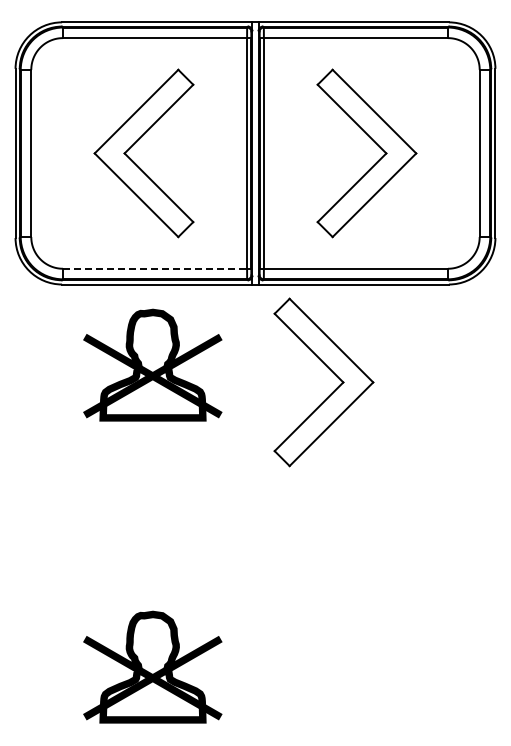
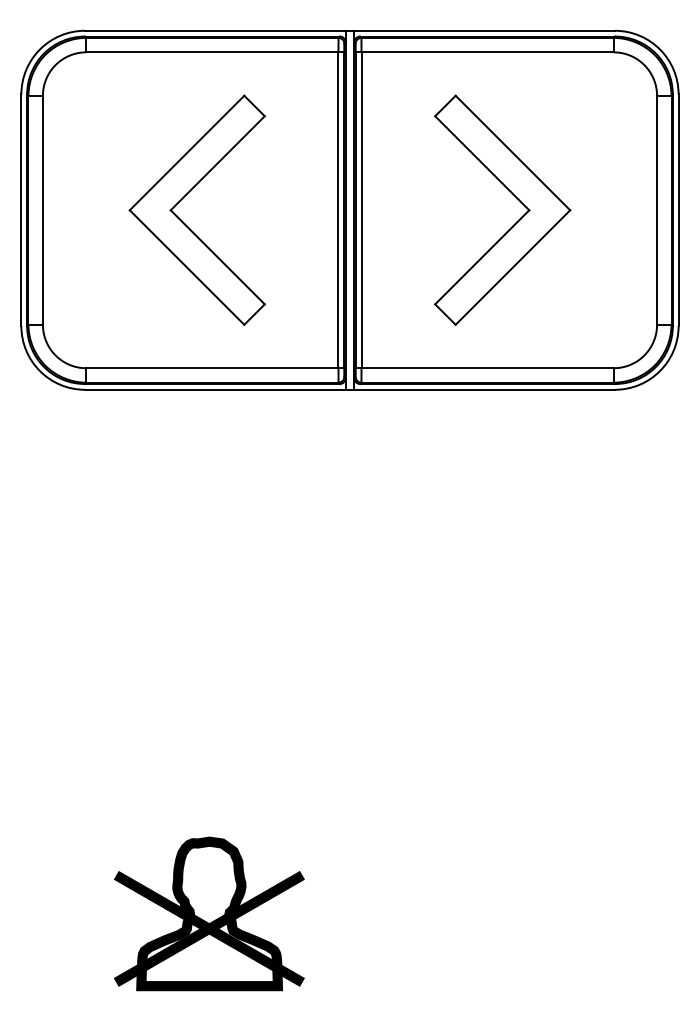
line: (155, 268) -> (213, 367), dashed -> solid
part: (152, 364) -> (208, 499), removed
part: (332, 391) -> (455, 536), removed

